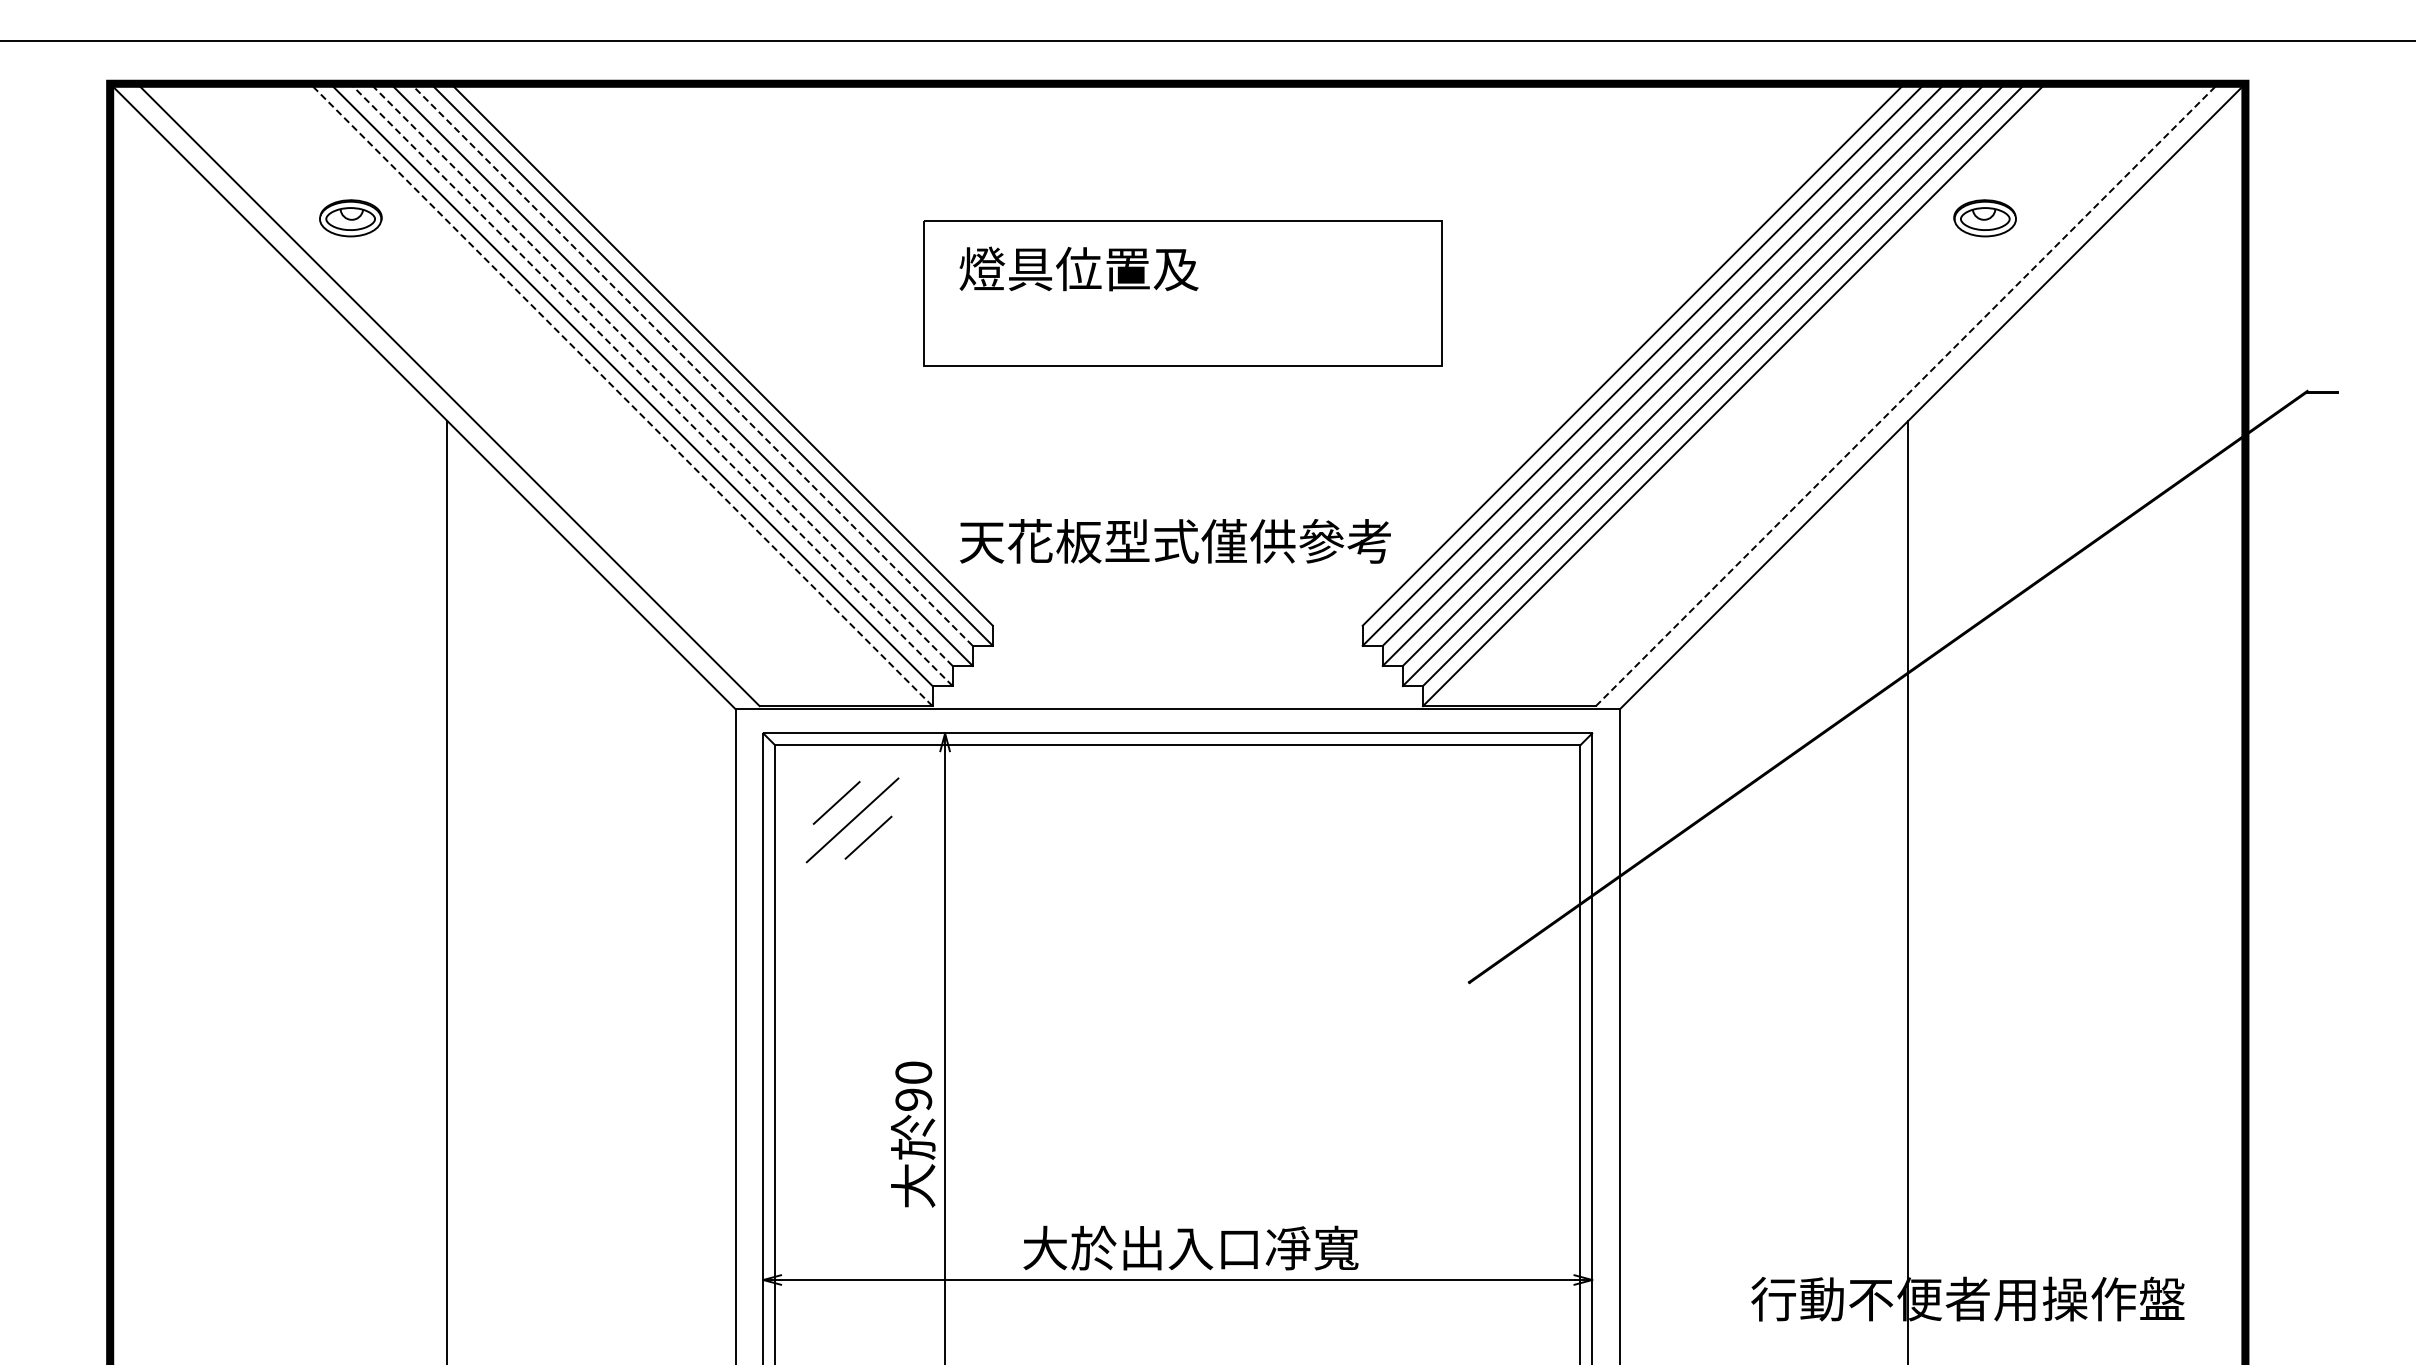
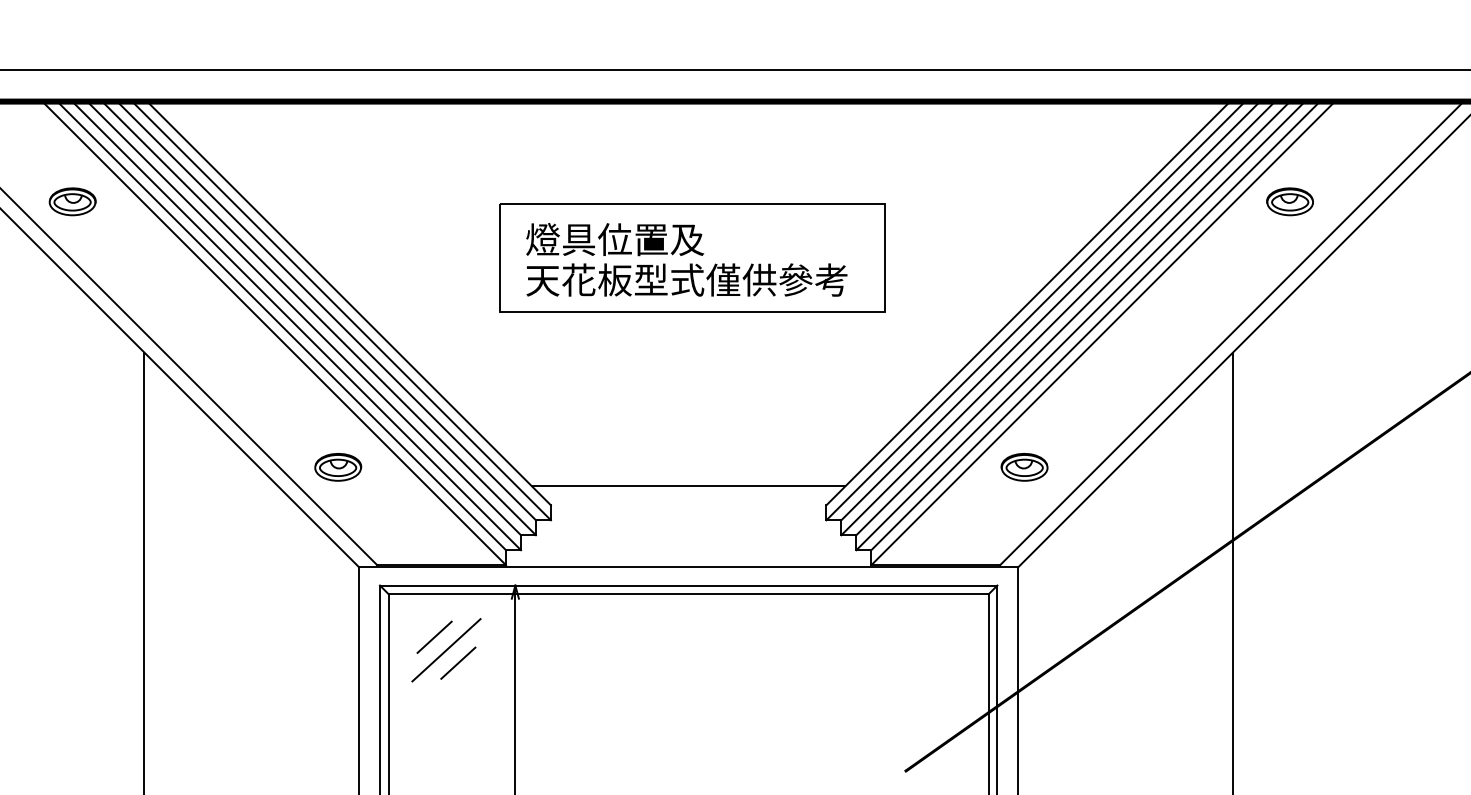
line: (691, 364) -> (326, 310), dashed -> solid
line: (661, 374) -> (304, 318), dashed -> solid
line: (651, 384) -> (296, 325), dashed -> solid
line: (621, 394) -> (274, 333), dashed -> solid
line: (1907, 394) -> (1232, 333), dashed -> solid
text: (1175, 541) -> (686, 280), moved
part: (707, 574) -> (338, 467), added
part: (1628, 574) -> (1024, 467), added
line: (1177, 600) -> (688, 486), added

